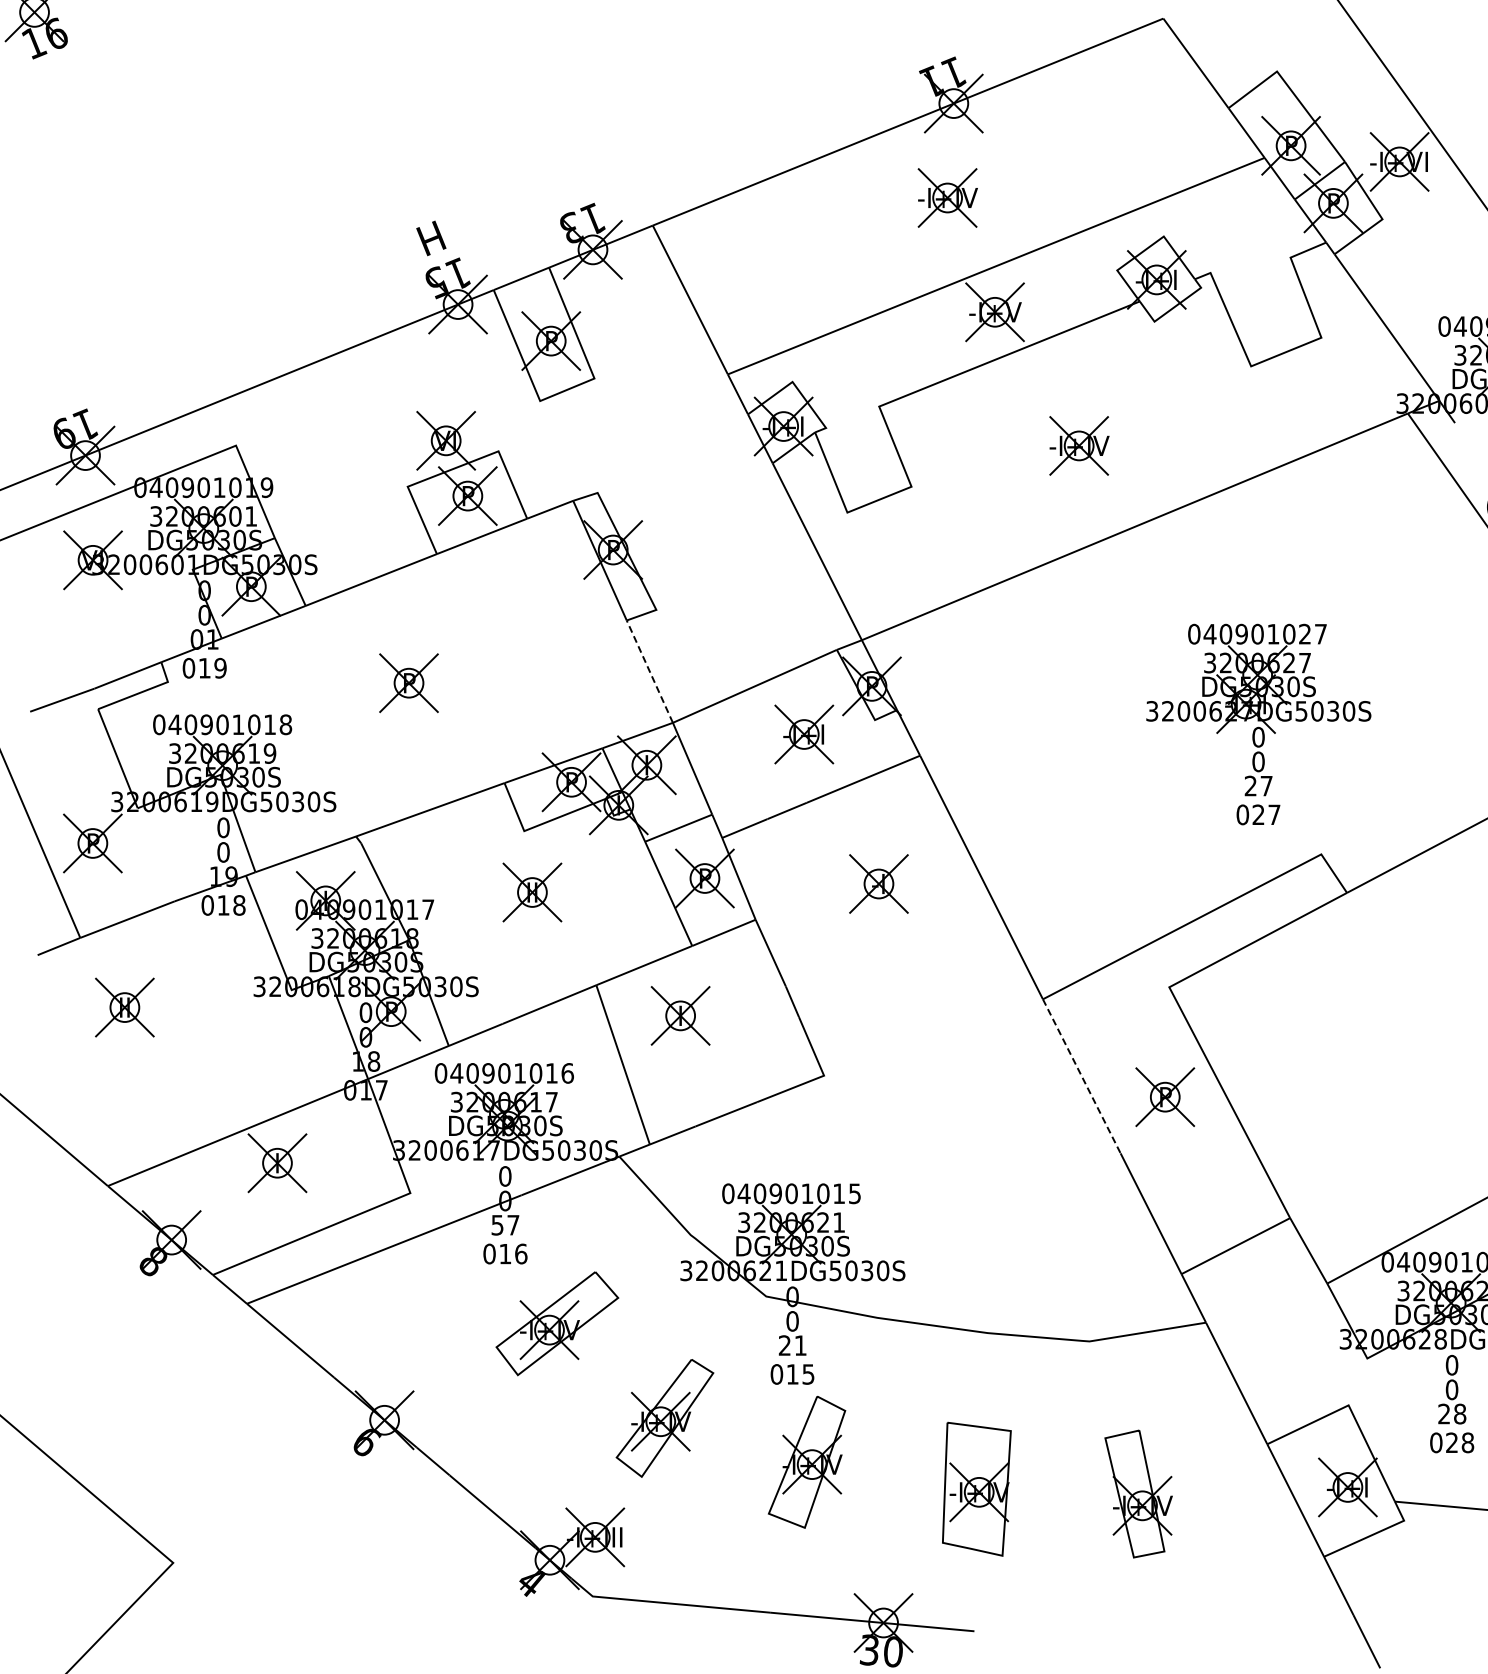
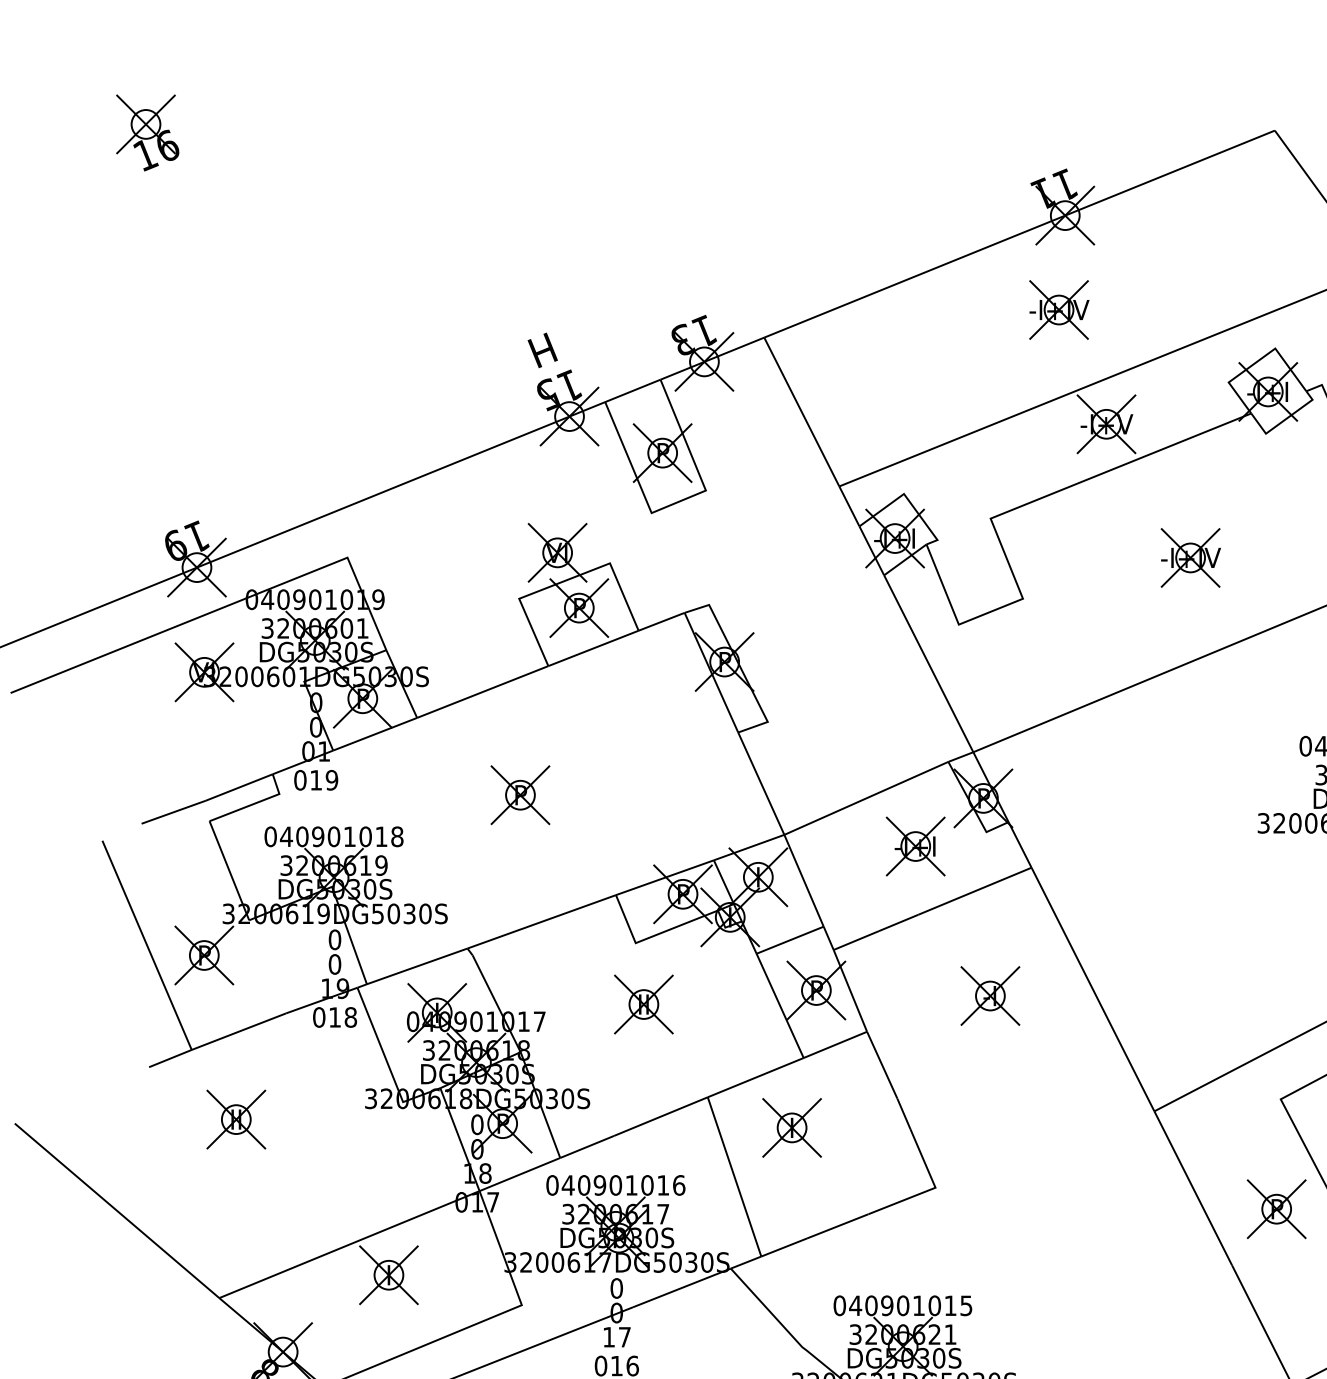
line: (649, 671) -> (760, 783), dashed -> solid
line: (1082, 1076) -> (1193, 1188), dashed -> solid
text: (497, 1225) -> (608, 1337), 57 -> 17

